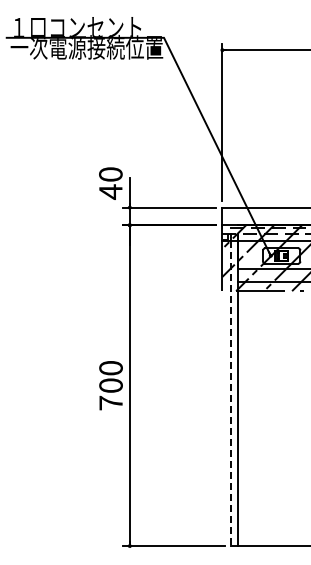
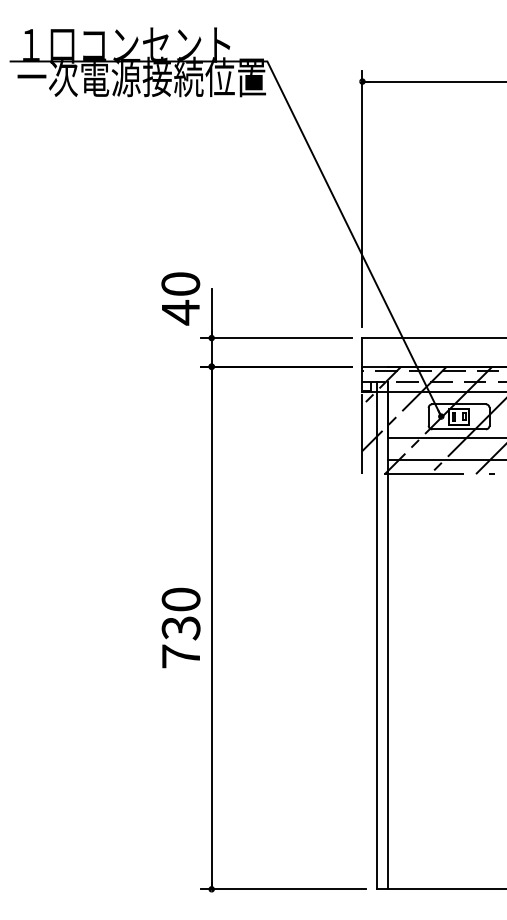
text: (110, 385) -> (180, 627), 700 -> 730
line: (231, 393) -> (377, 640), dashed -> solid

